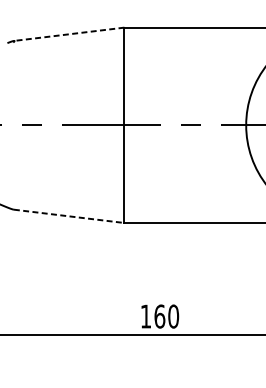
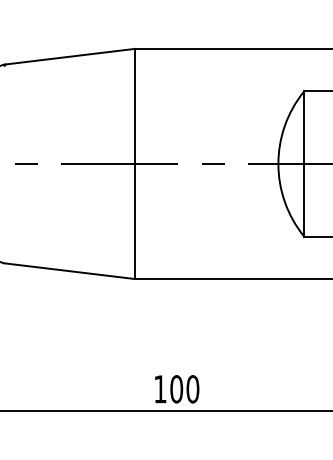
line: (68, 34) -> (69, 56), dashed -> solid
line: (68, 216) -> (69, 271), dashed -> solid
text: (159, 316) -> (176, 389), 160 -> 100

